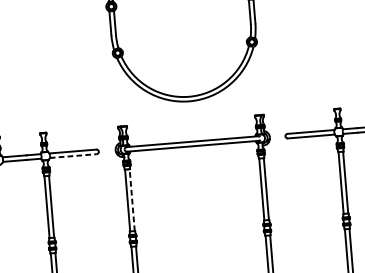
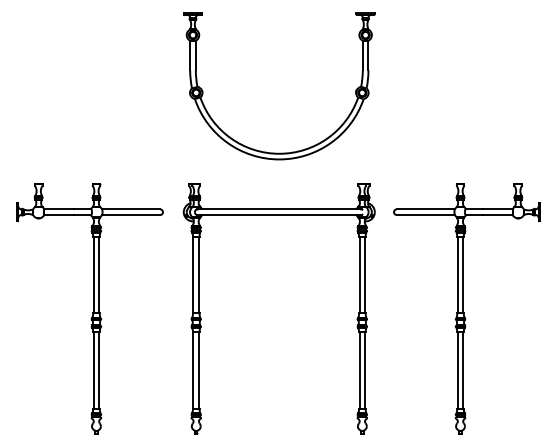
line: (73, 156) -> (131, 215), dashed -> solid
line: (132, 199) -> (199, 274), dashed -> solid

